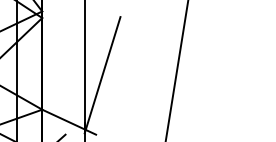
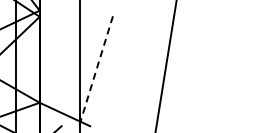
line: (102, 74) -> (96, 69), solid -> dashed

